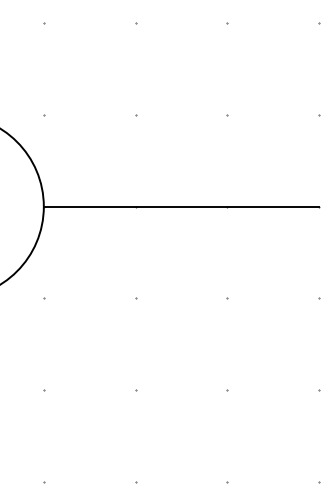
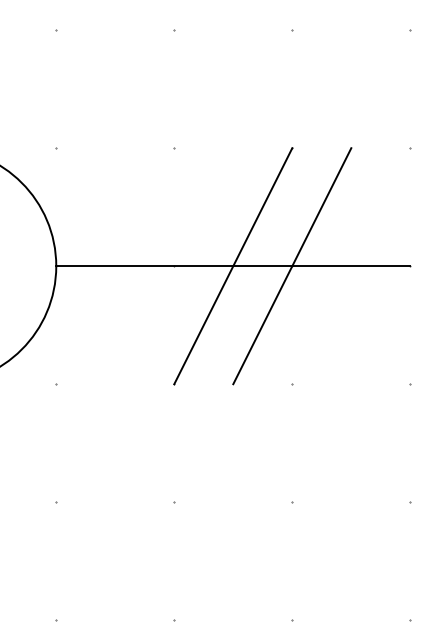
line: (181, 206) -> (233, 265), added
line: (226, 206) -> (291, 265), added

